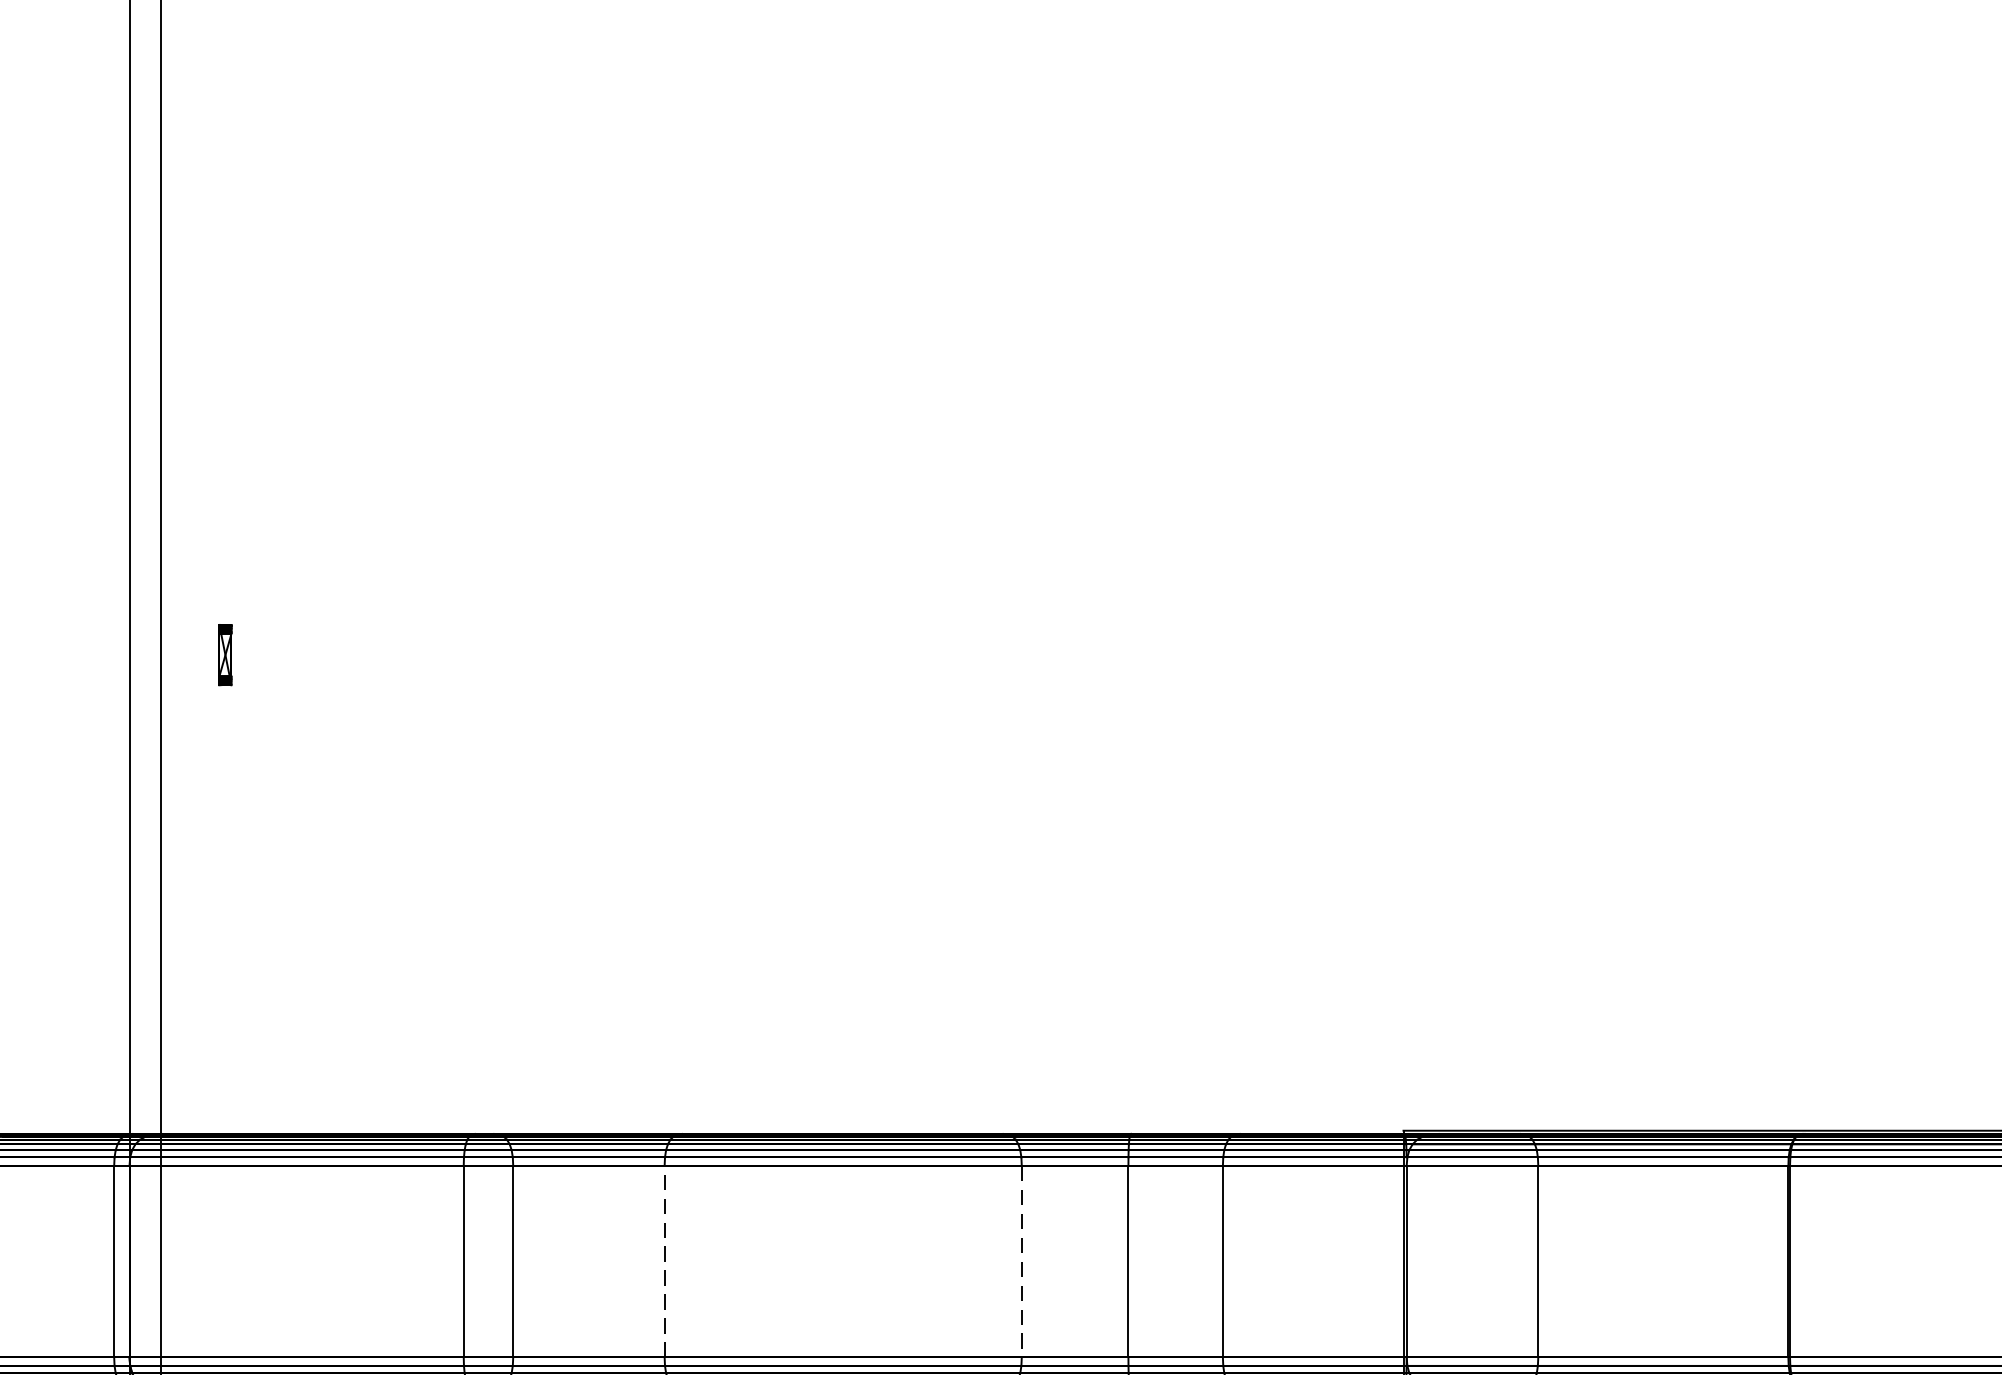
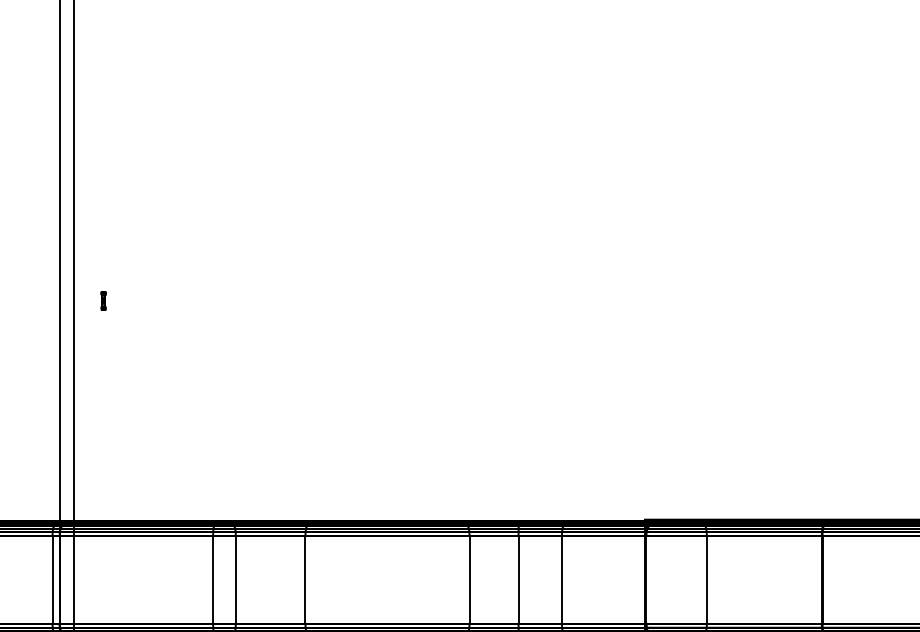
part: (225, 653) -> (103, 300), size x0.62
line: (664, 1260) -> (305, 579), dashed -> solid
line: (1021, 1263) -> (469, 580), dashed -> solid

